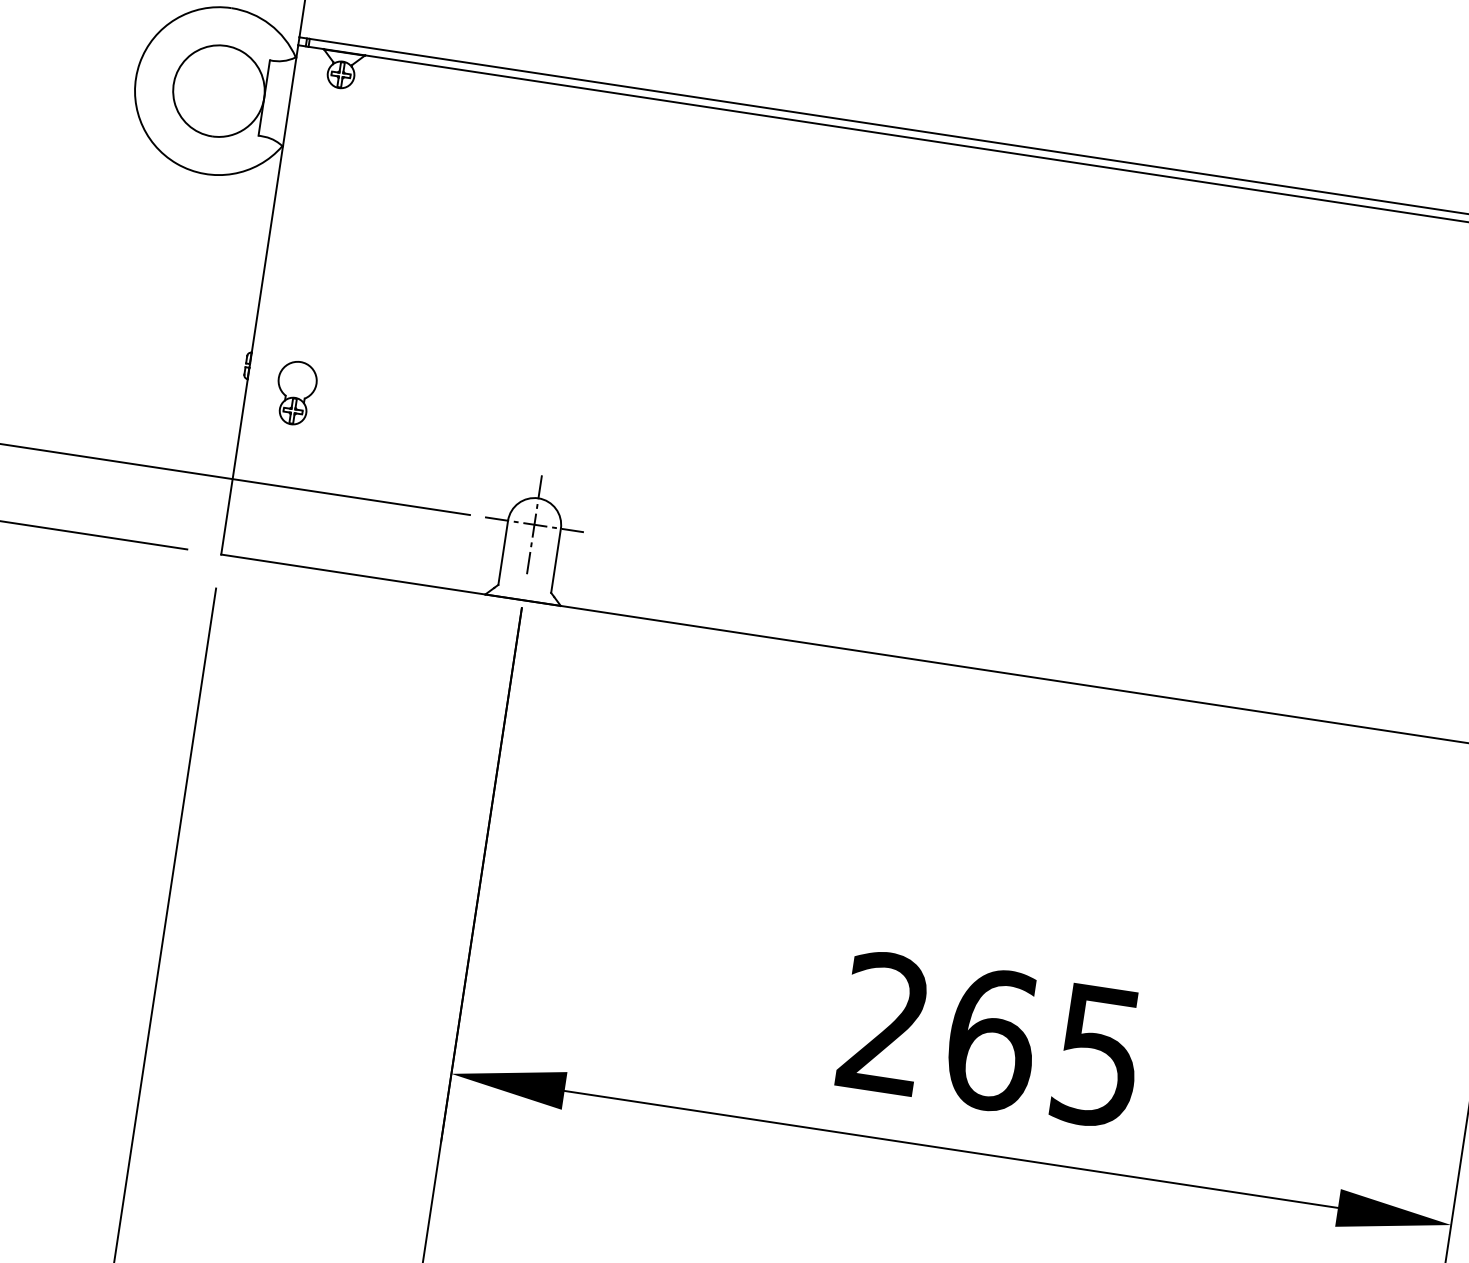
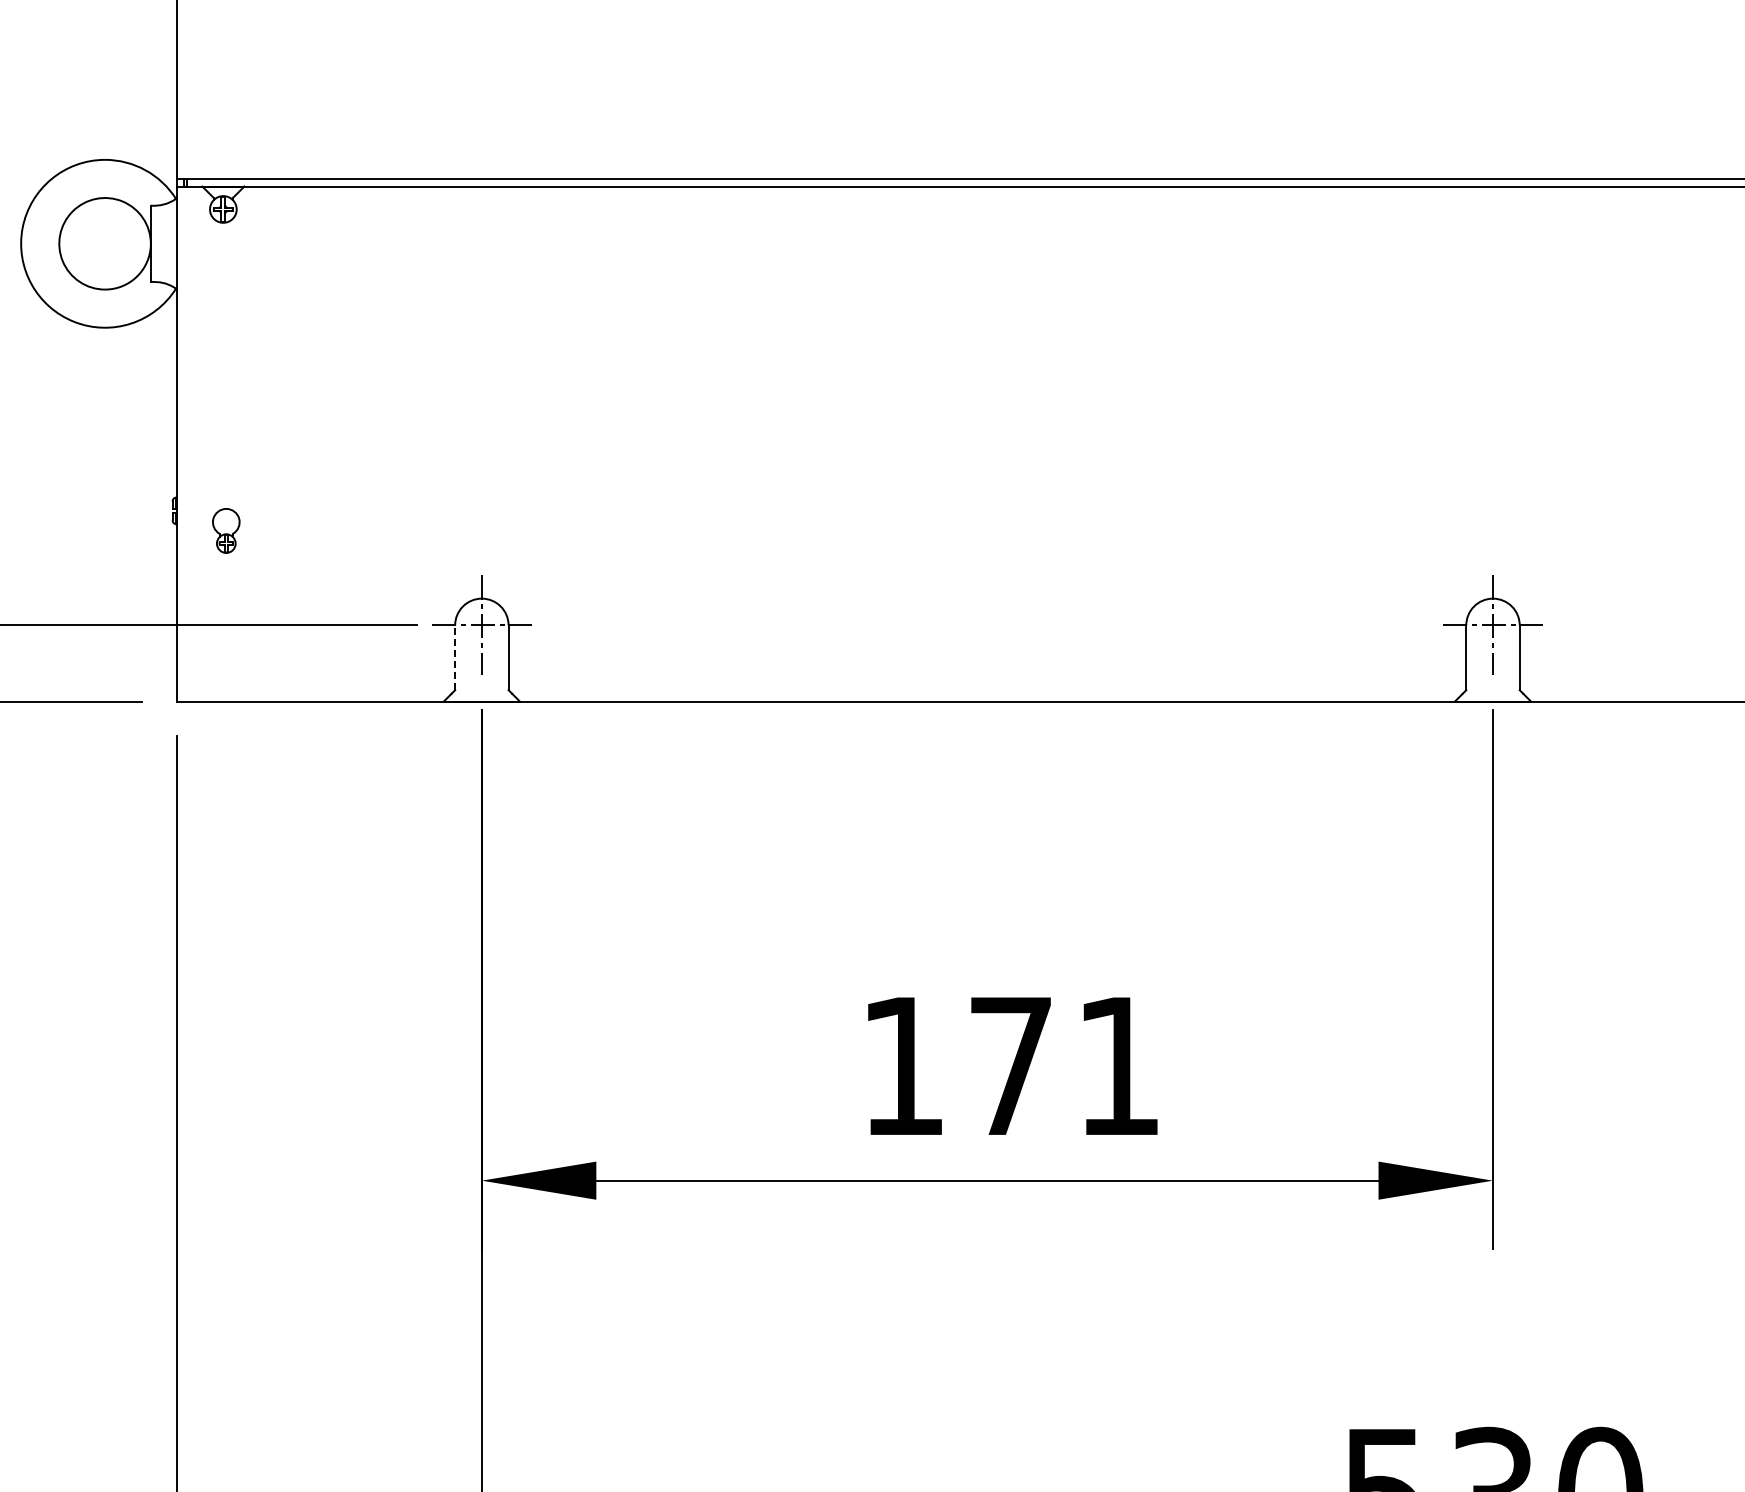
part: (296, 392) -> (226, 530), size x0.7
line: (503, 552) -> (455, 657), solid -> dashed
text: (991, 1039) -> (1010, 1066), 265 -> 171

